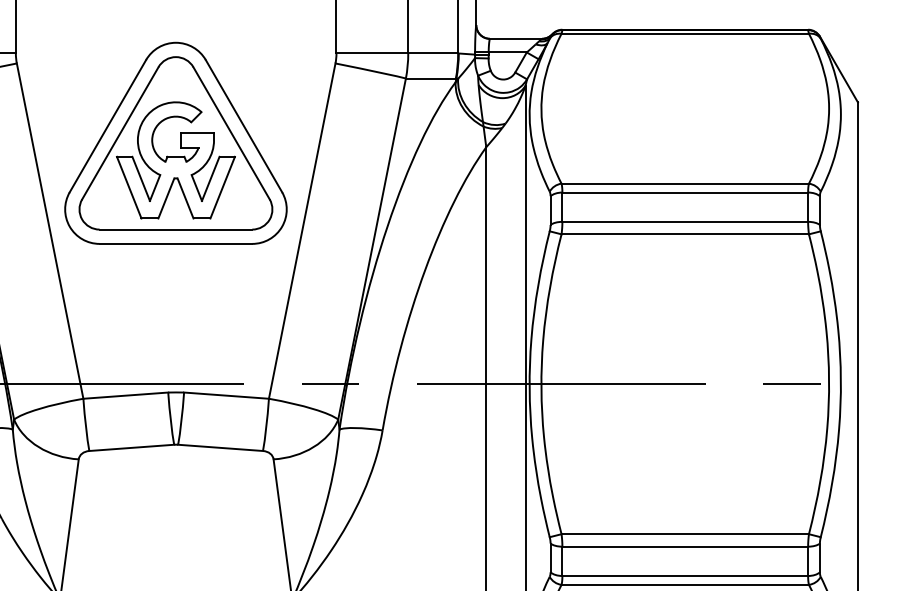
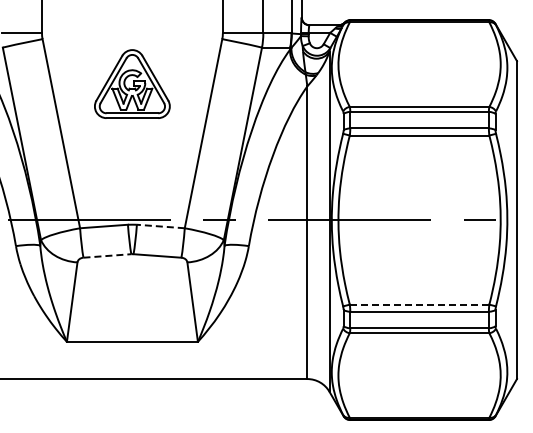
part: (176, 142) -> (132, 83), size x0.6
line: (225, 395) -> (160, 226), solid -> dashed
line: (131, 447) -> (107, 255), solid -> dashed
line: (685, 533) -> (419, 304), solid -> dashed

